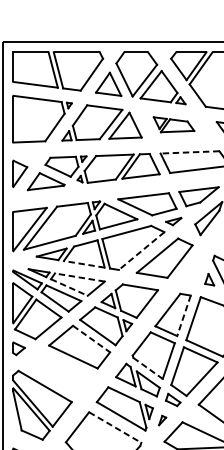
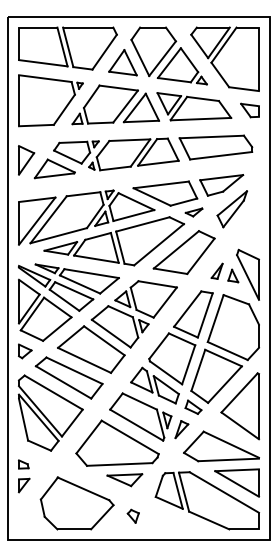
part: (174, 124) -> (194, 106), size x1.67
line: (189, 152) -> (211, 137), dashed -> solid
line: (141, 251) -> (158, 245), dashed -> solid
line: (84, 264) -> (96, 259), dashed -> solid
part: (194, 274) -> (216, 270), added
line: (79, 277) -> (91, 273), dashed -> solid
line: (69, 287) -> (80, 284), dashed -> solid
line: (184, 315) -> (205, 315), dashed -> solid
line: (91, 338) -> (104, 340), dashed -> solid
line: (148, 368) -> (166, 372), dashed -> solid
part: (58, 372) -> (68, 377), added
part: (162, 420) -> (181, 429), size x1.67
line: (115, 427) -> (130, 437), dashed -> solid

